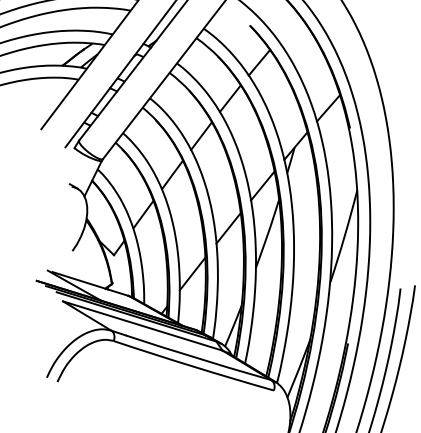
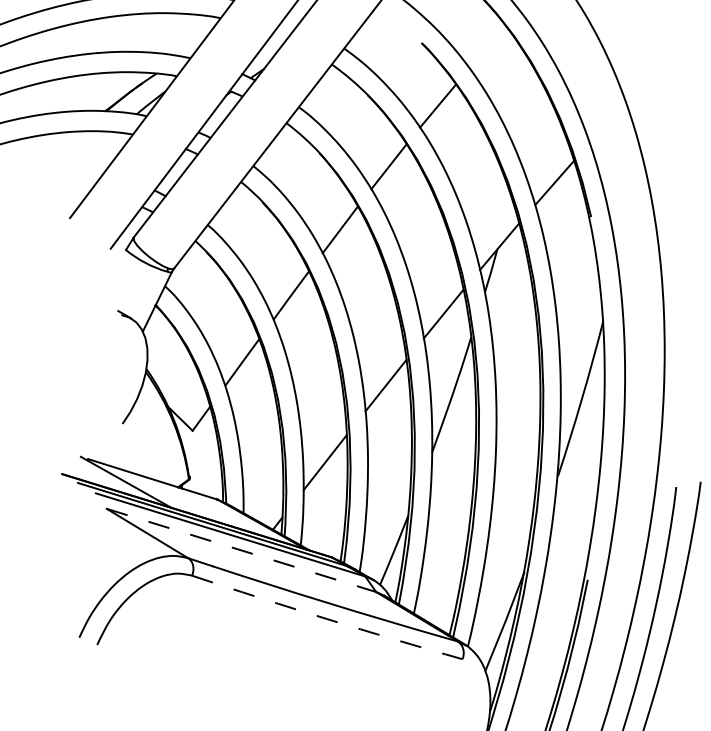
line: (142, 326) -> (240, 551), solid -> dashed
arc: (193, 366) -> (326, 618), solid -> dashed

